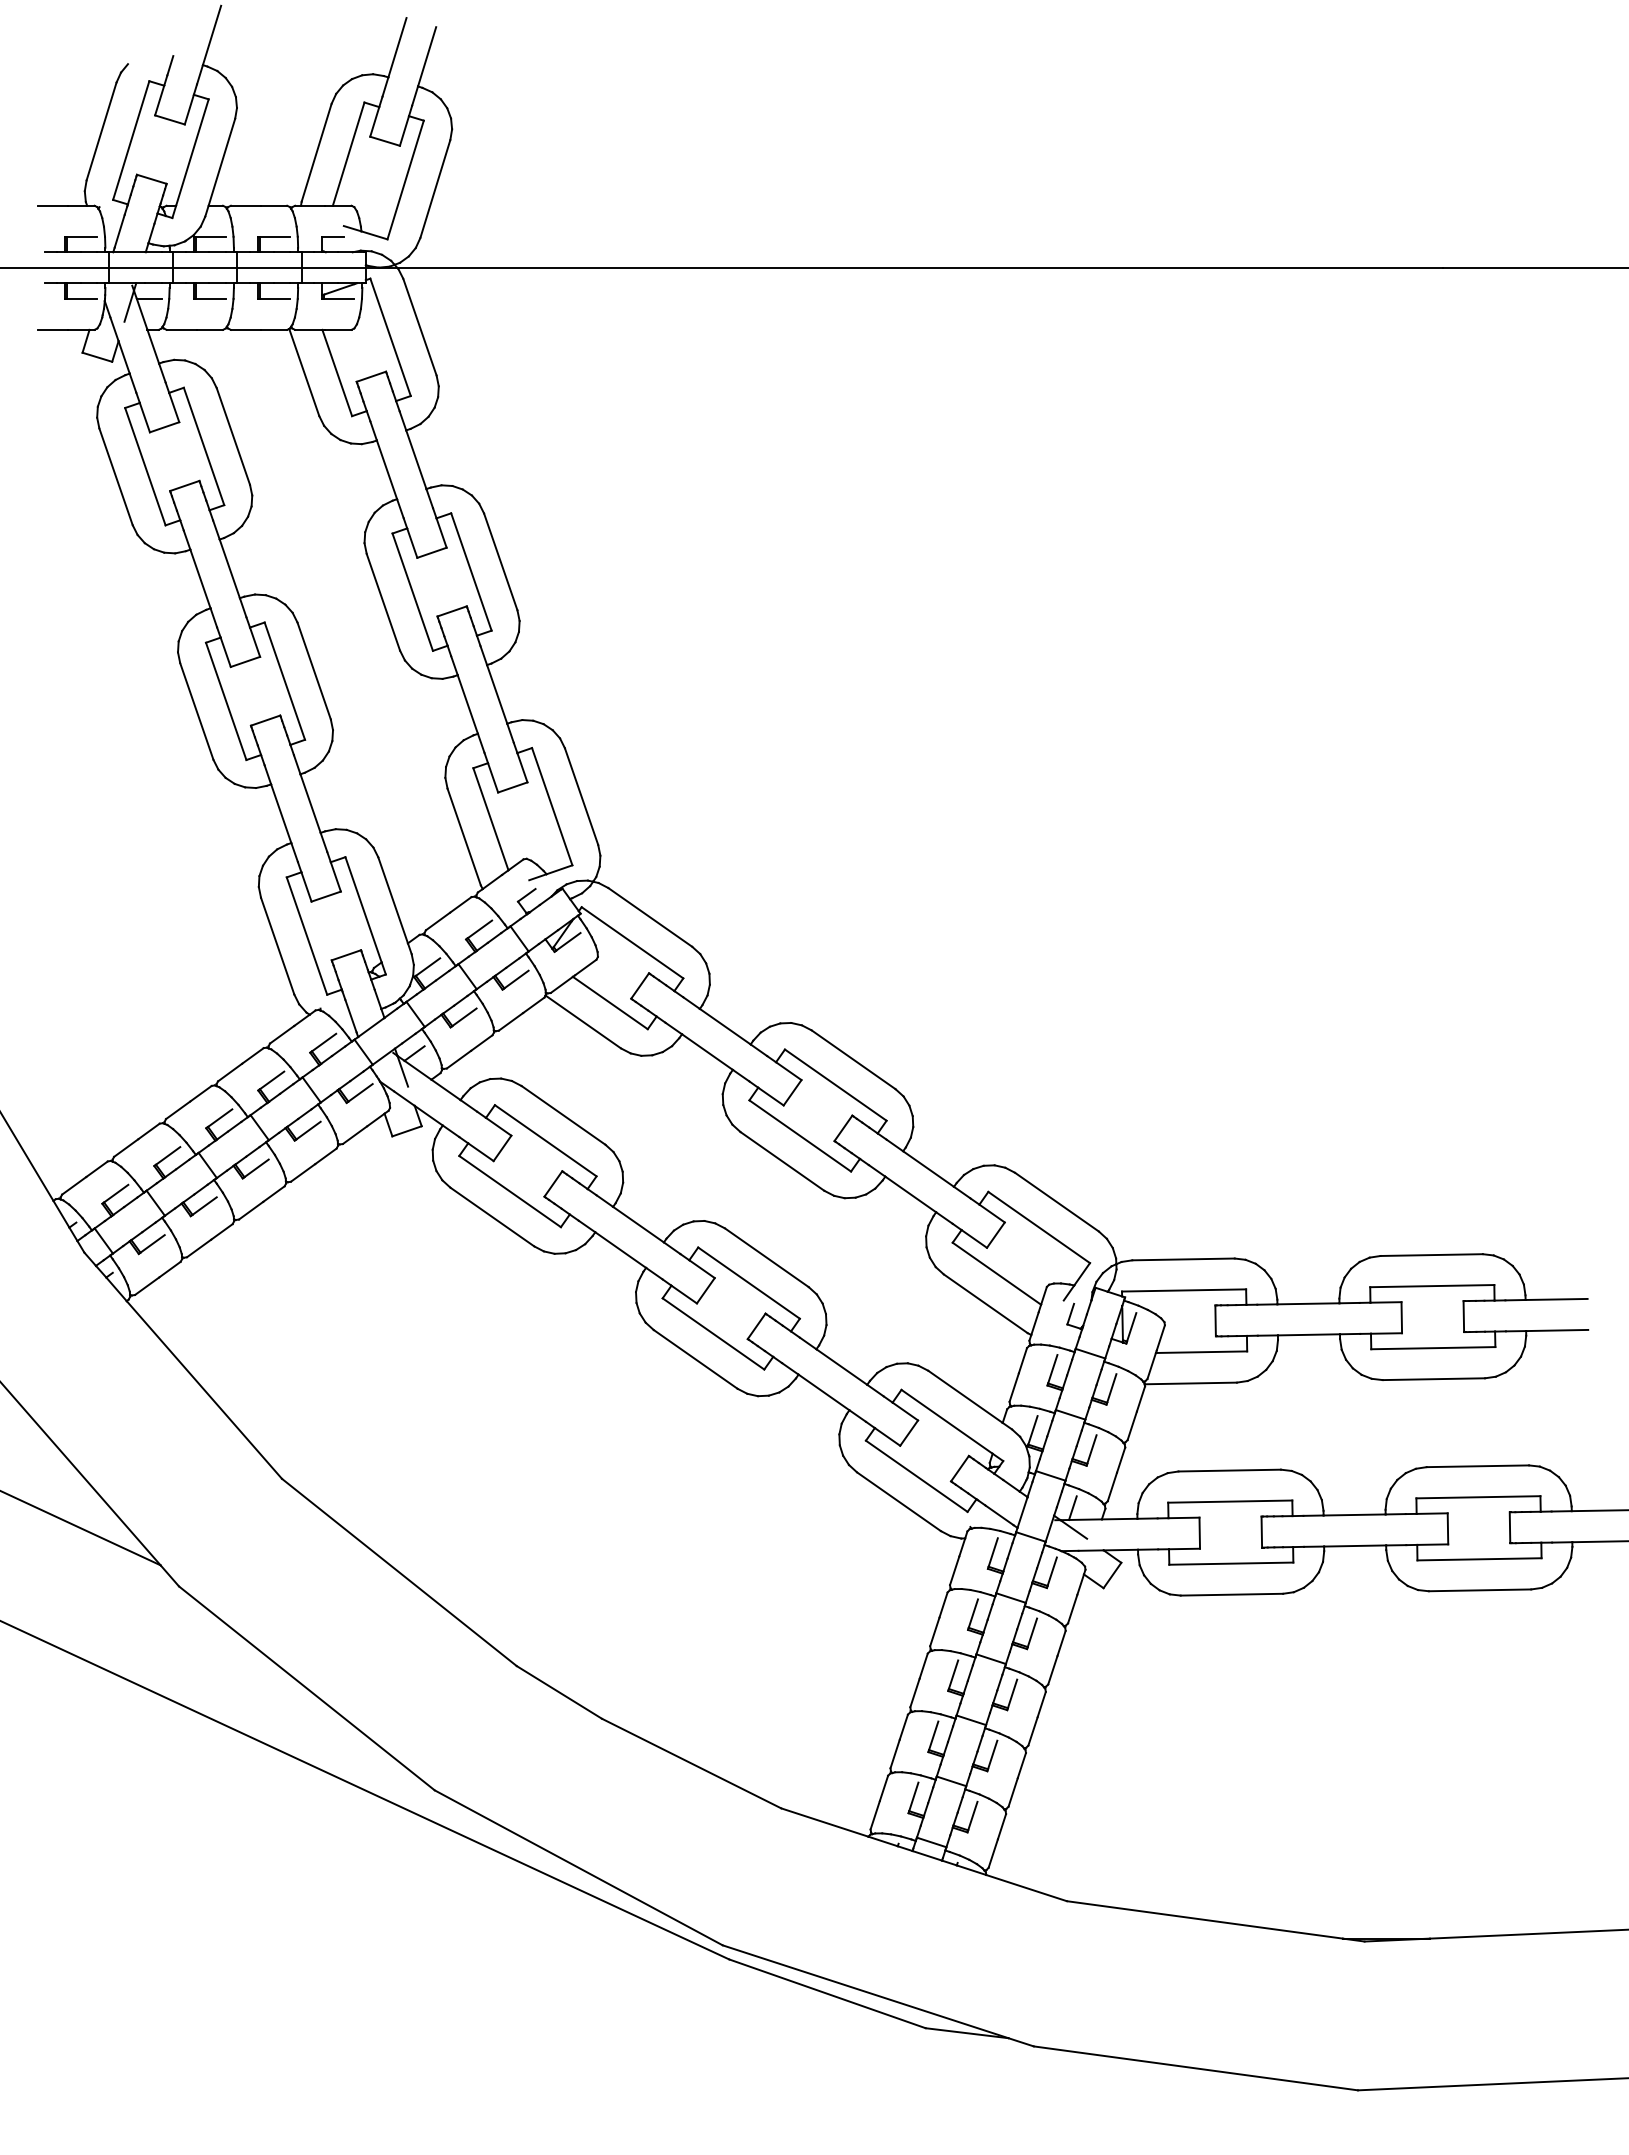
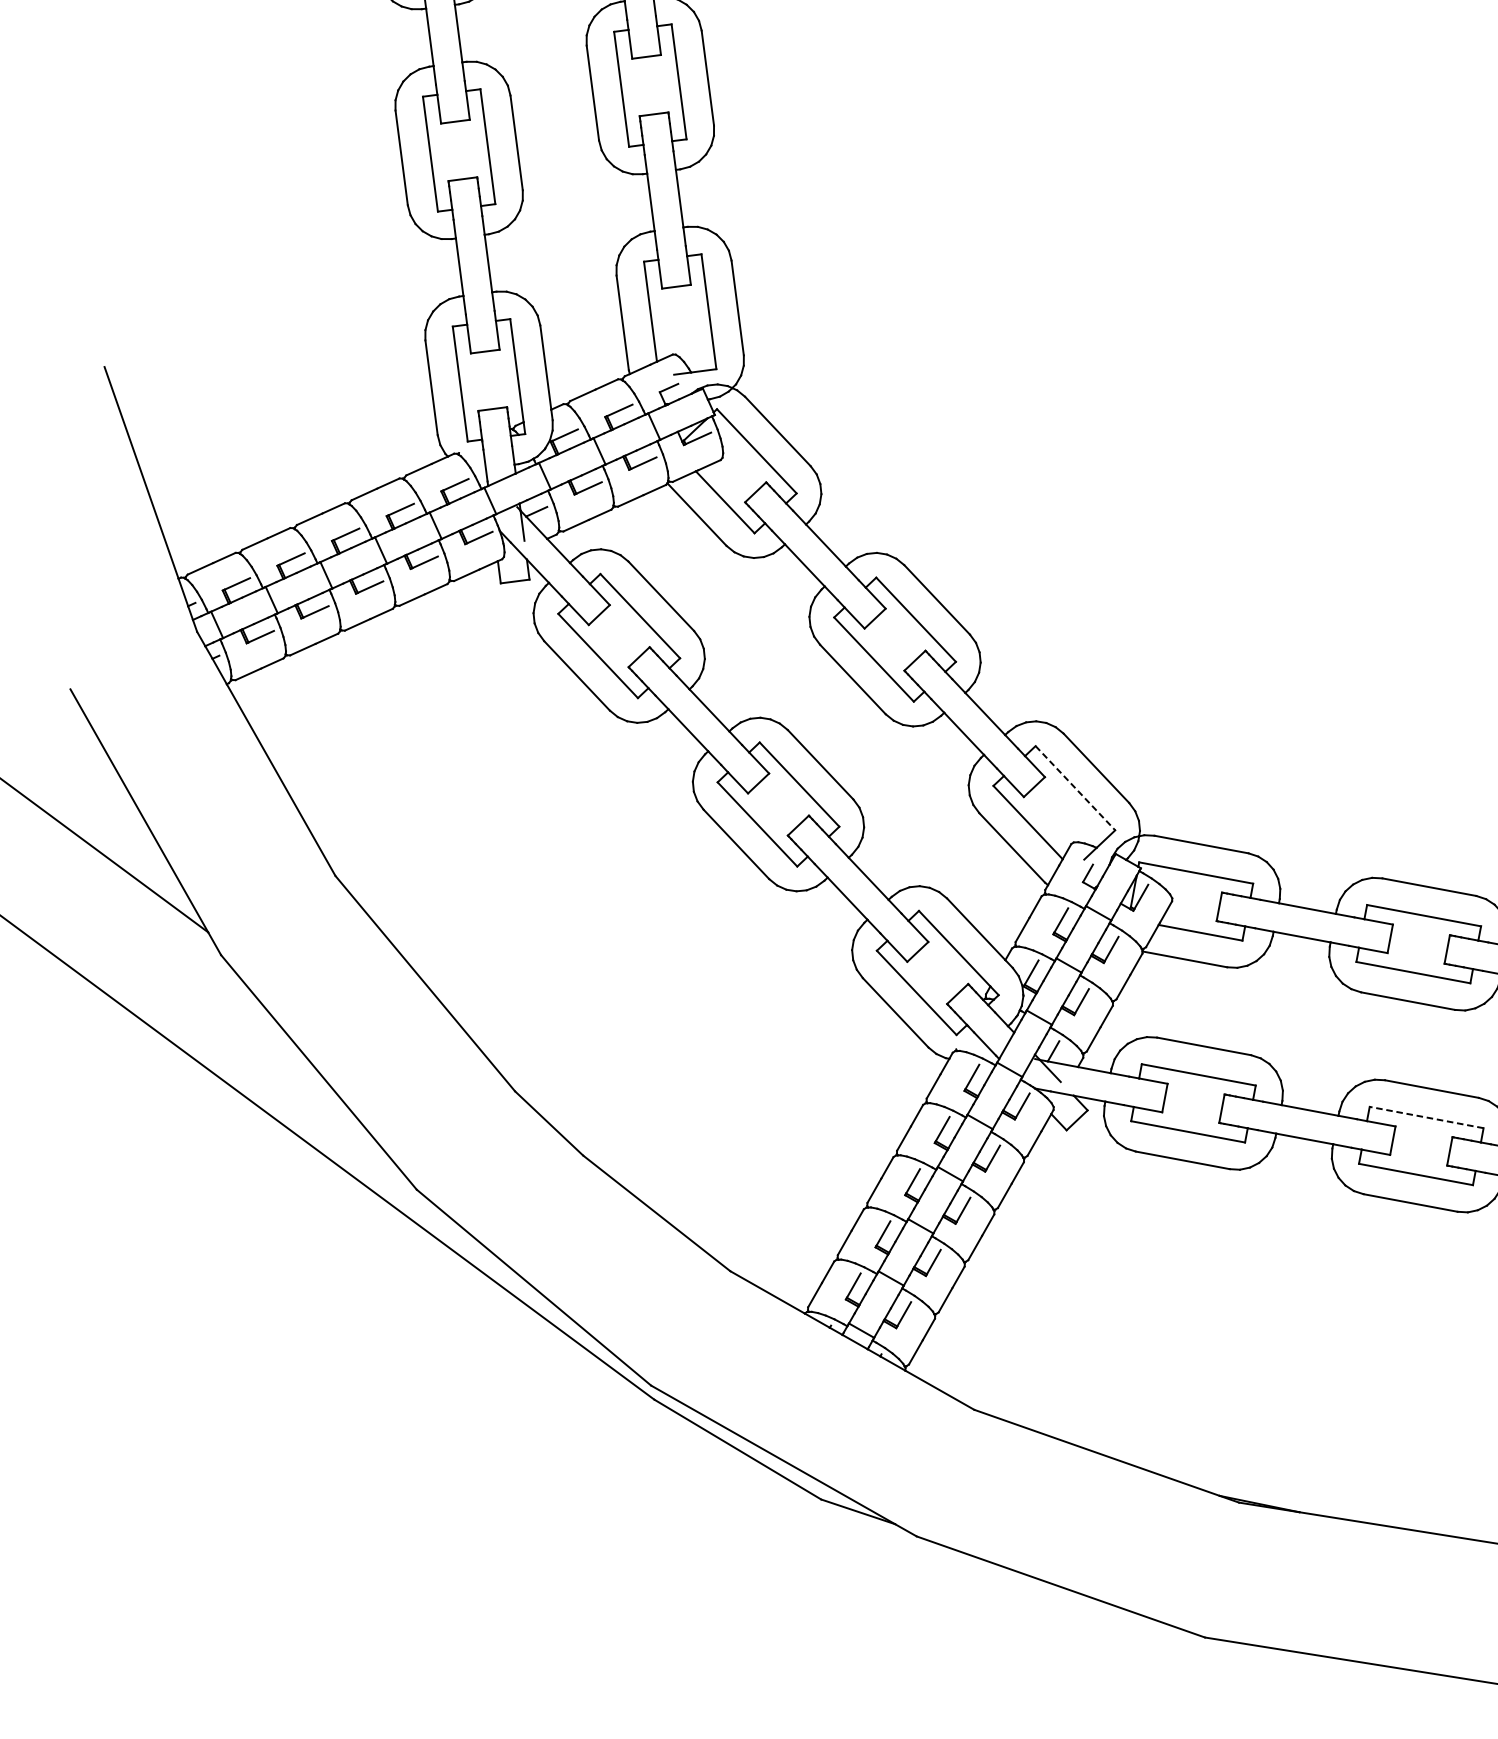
line: (1039, 1227) -> (1075, 788), solid -> dashed
line: (1477, 1497) -> (1425, 1117), solid -> dashed

